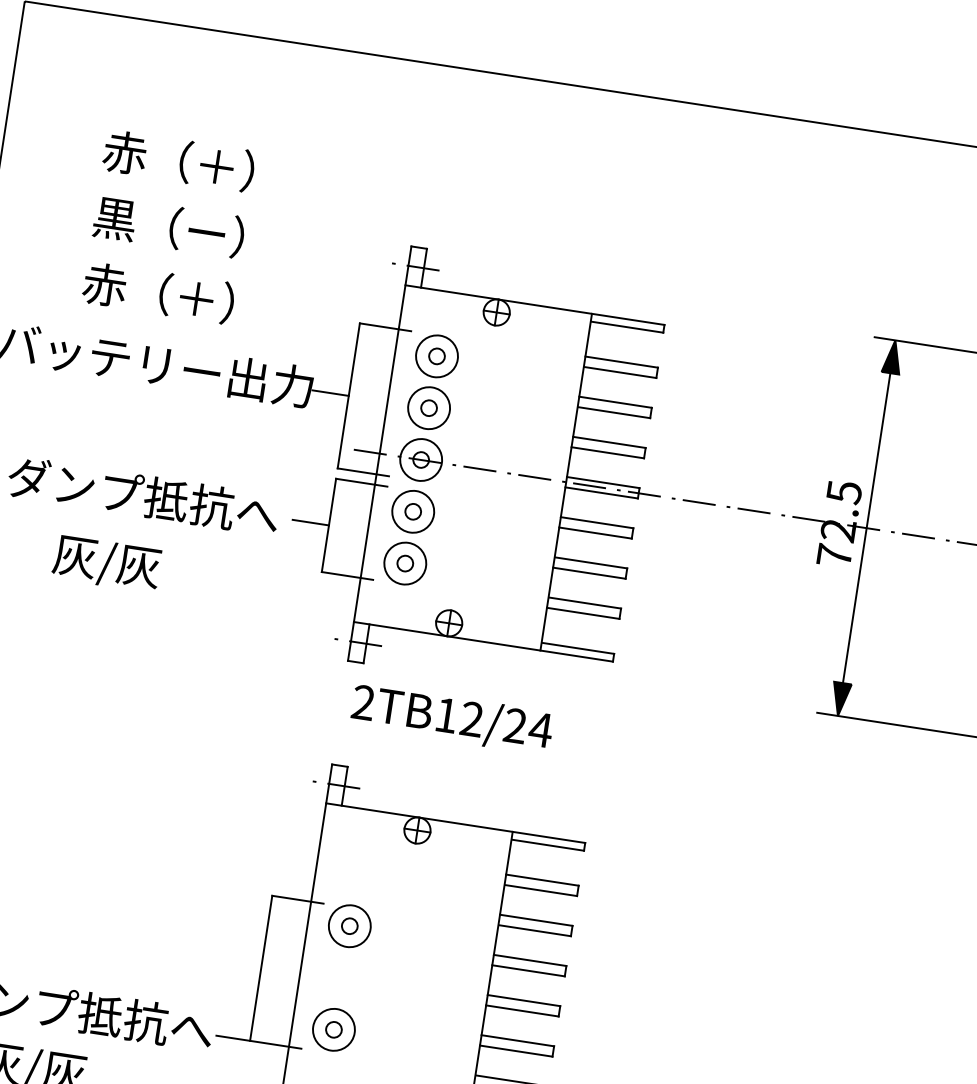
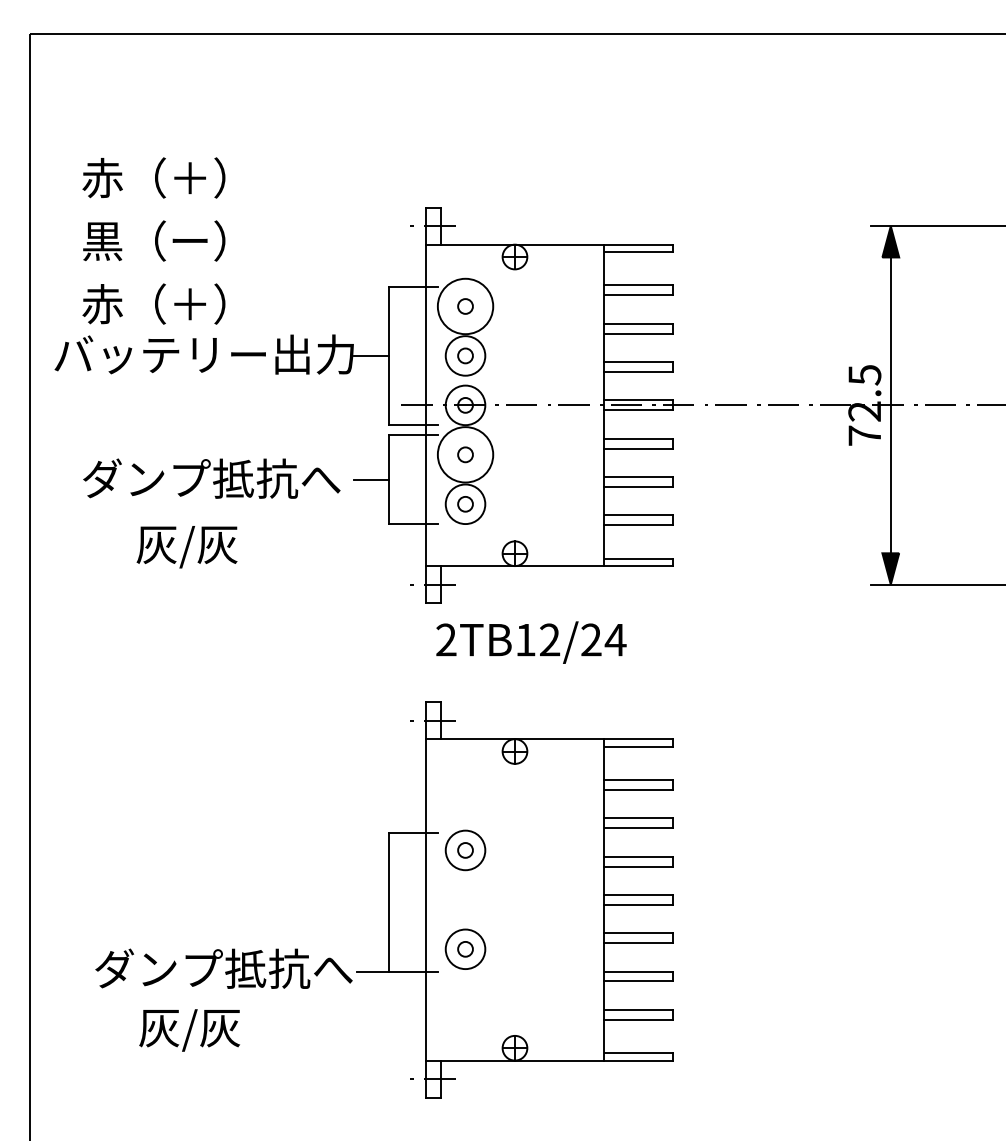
text: (168, 226) -> (153, 240), moved
circle: (436, 356) -> (465, 306), size x1.4
circle: (413, 511) -> (465, 454), size x1.4

